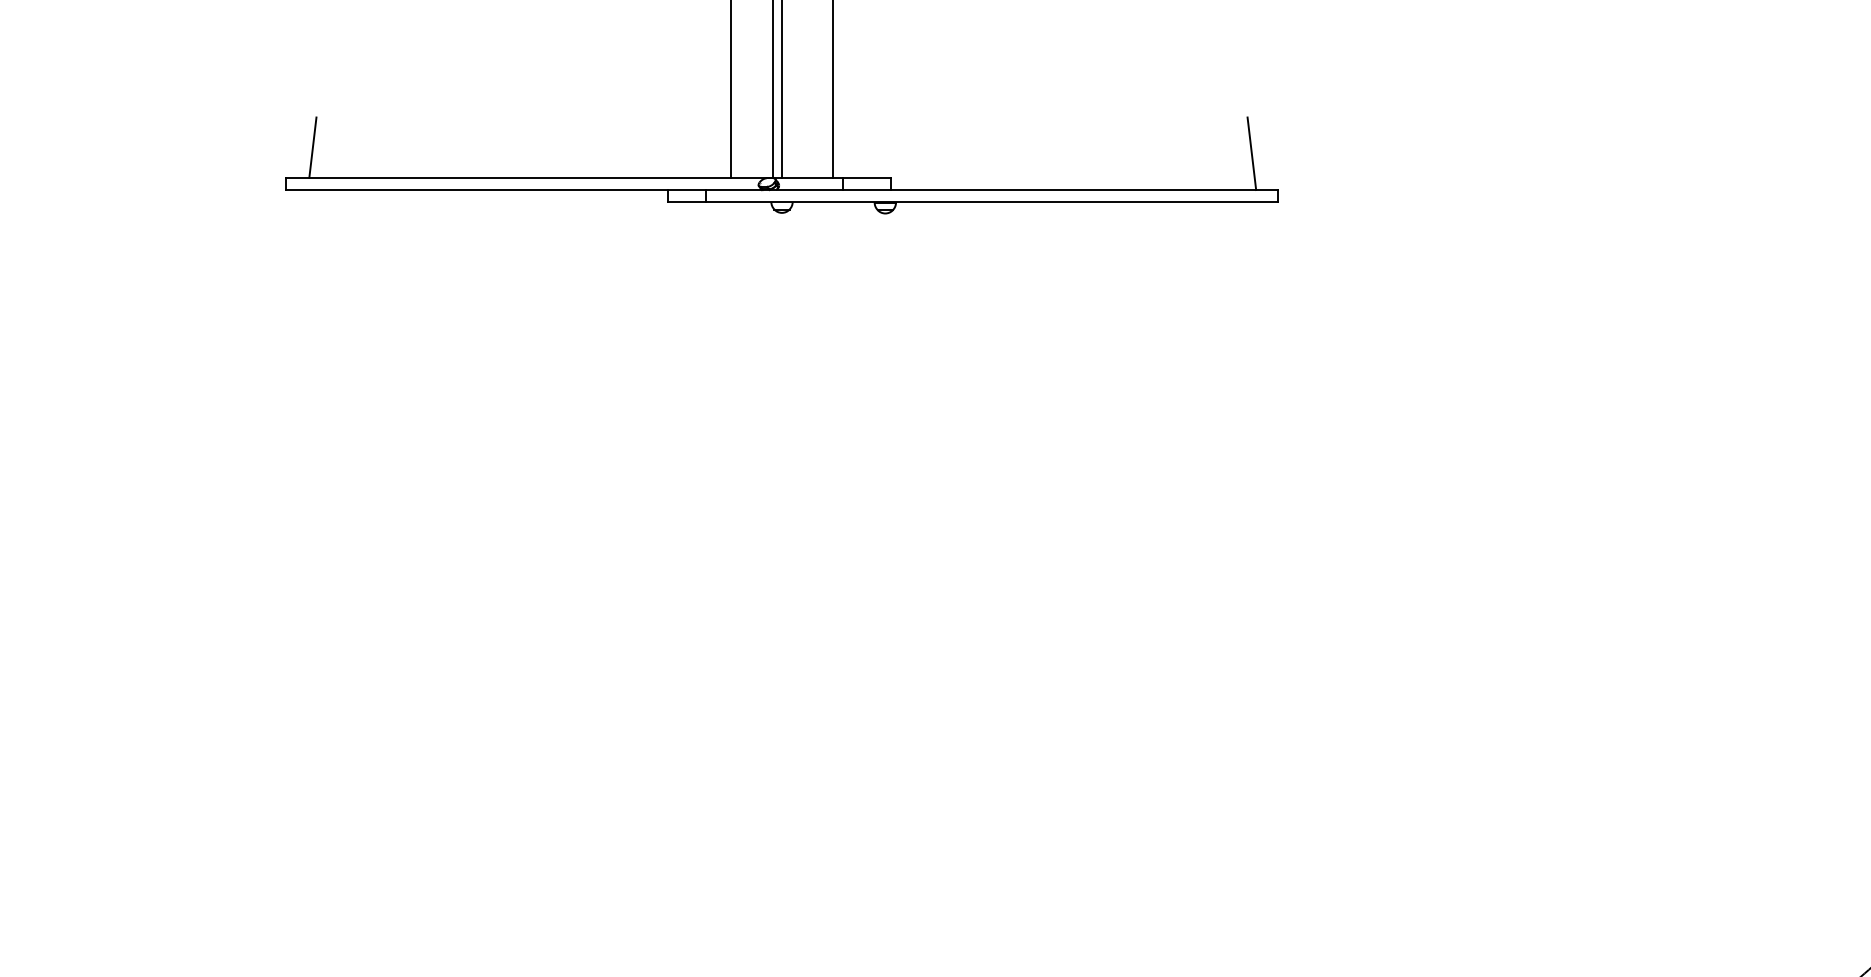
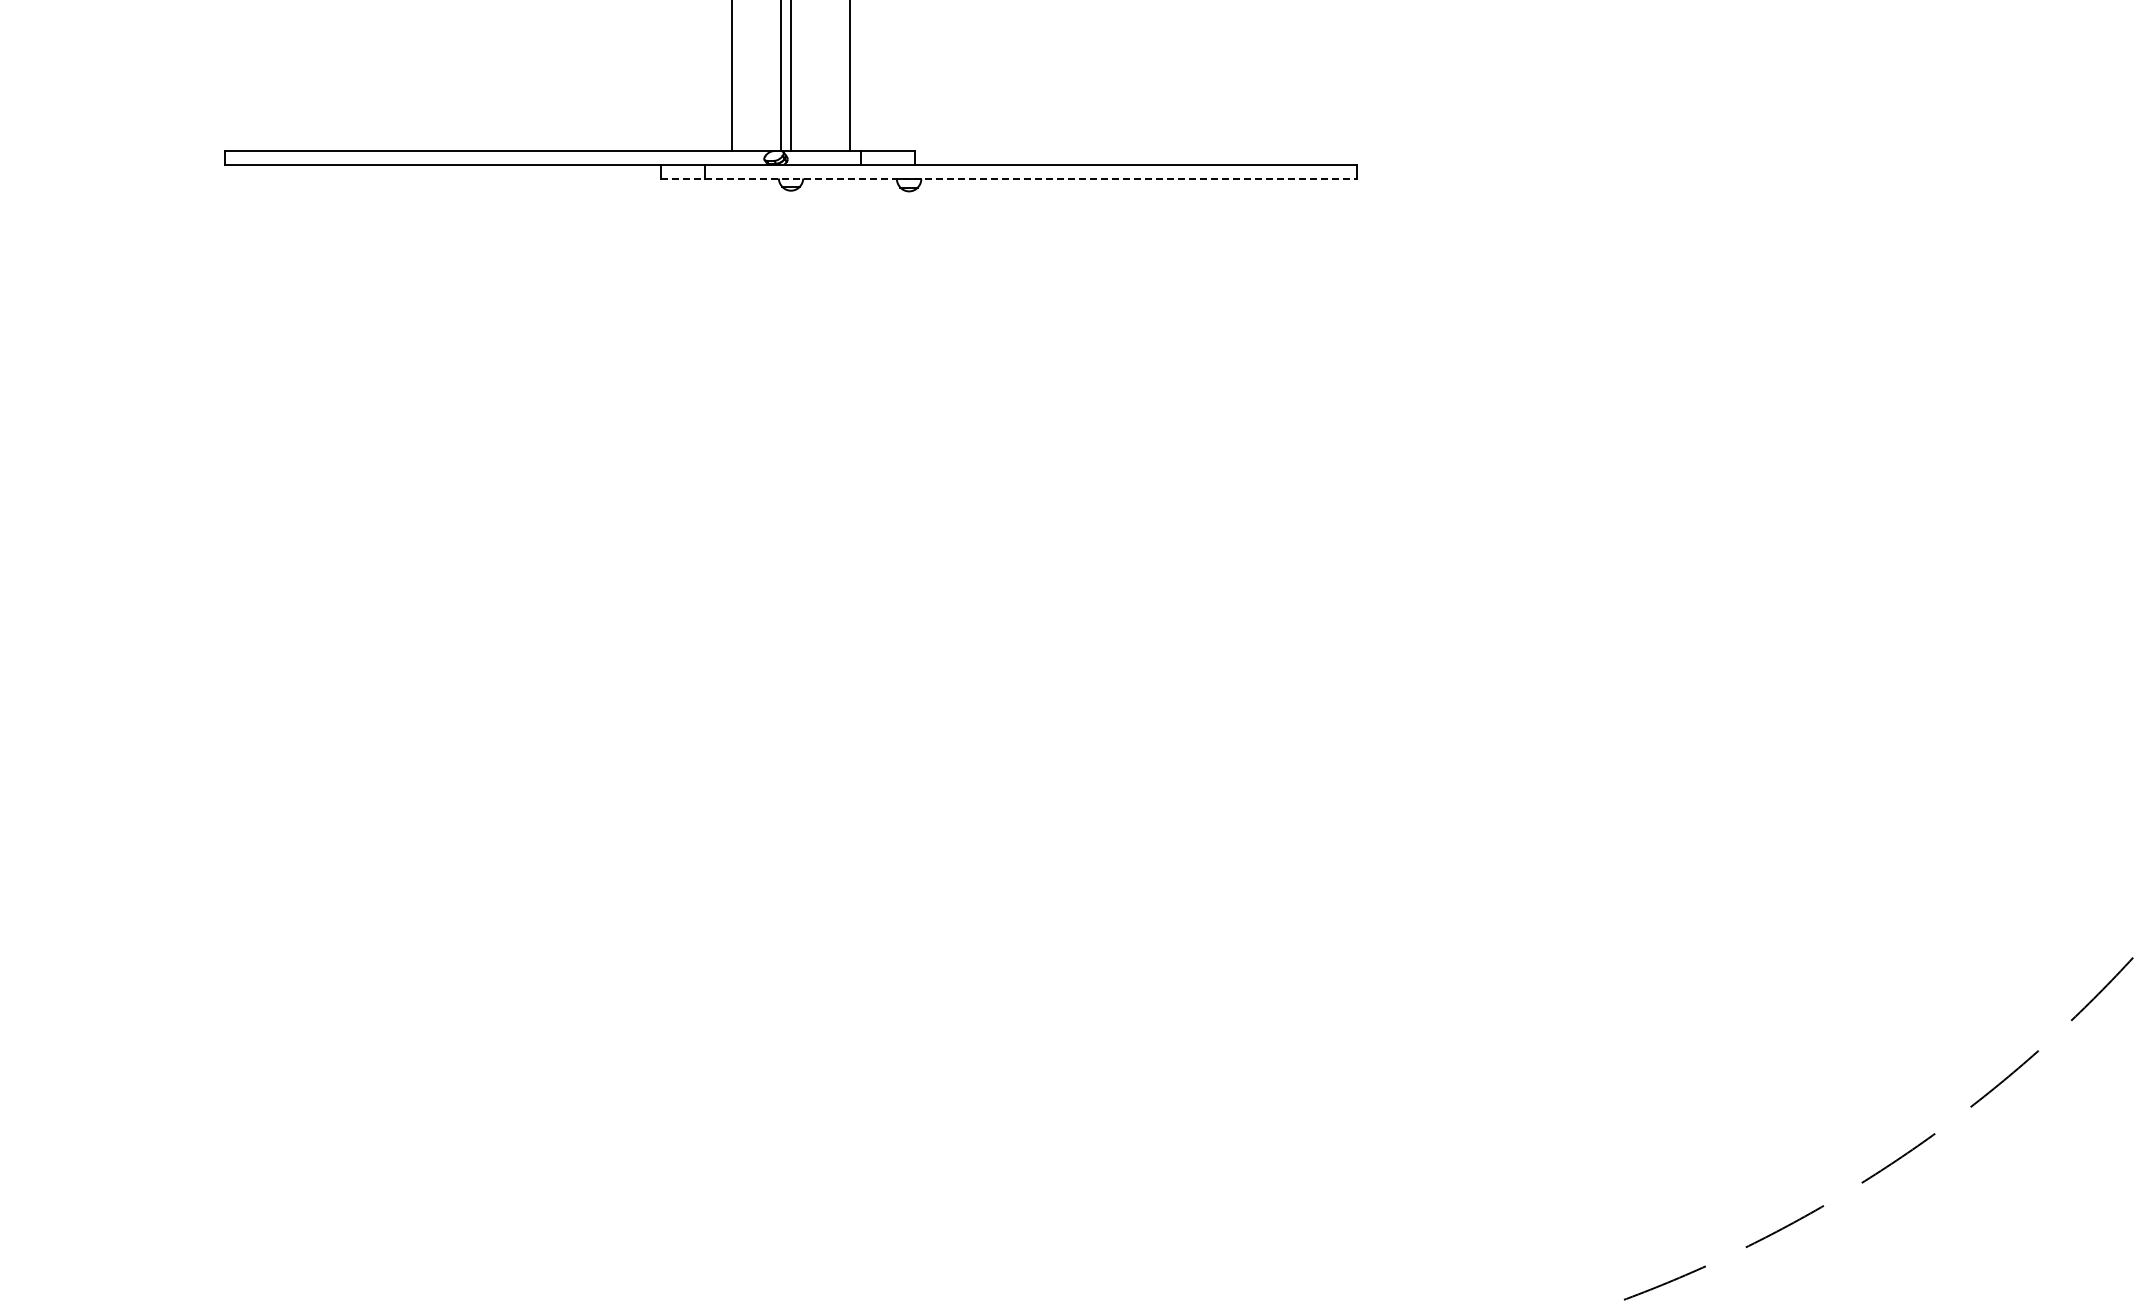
line: (312, 147) -> (254, 115), removed
line: (1251, 153) -> (1327, 122), removed
line: (973, 202) -> (1009, 178), solid -> dashed

